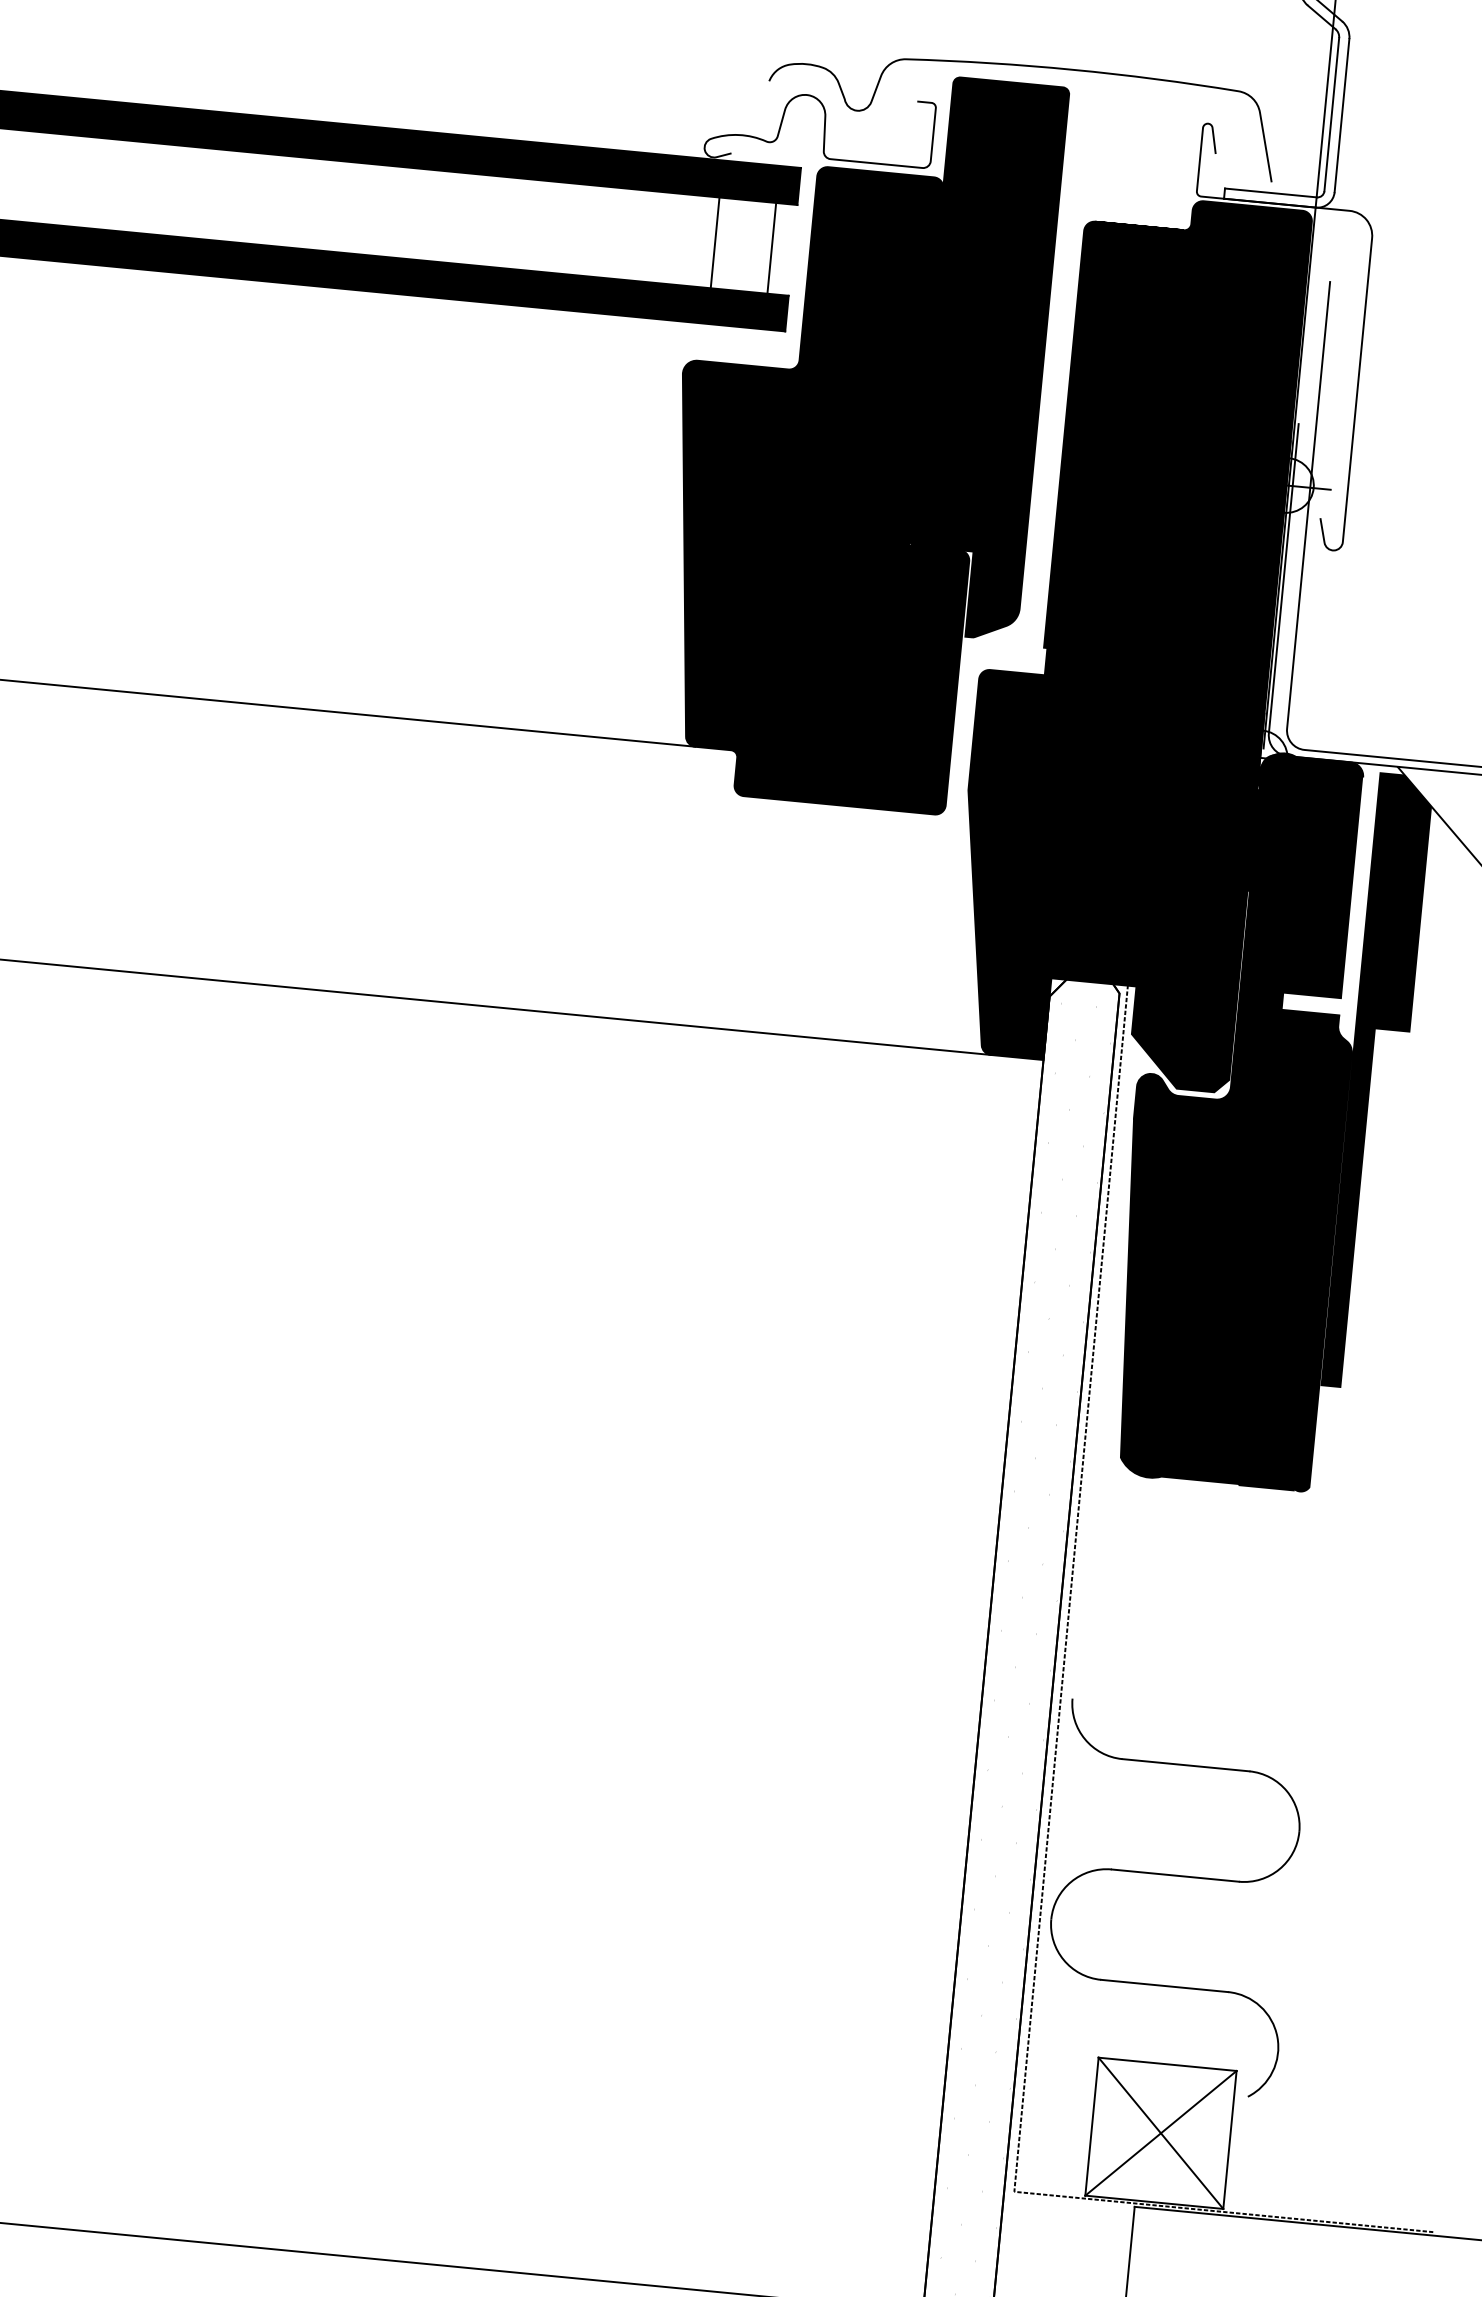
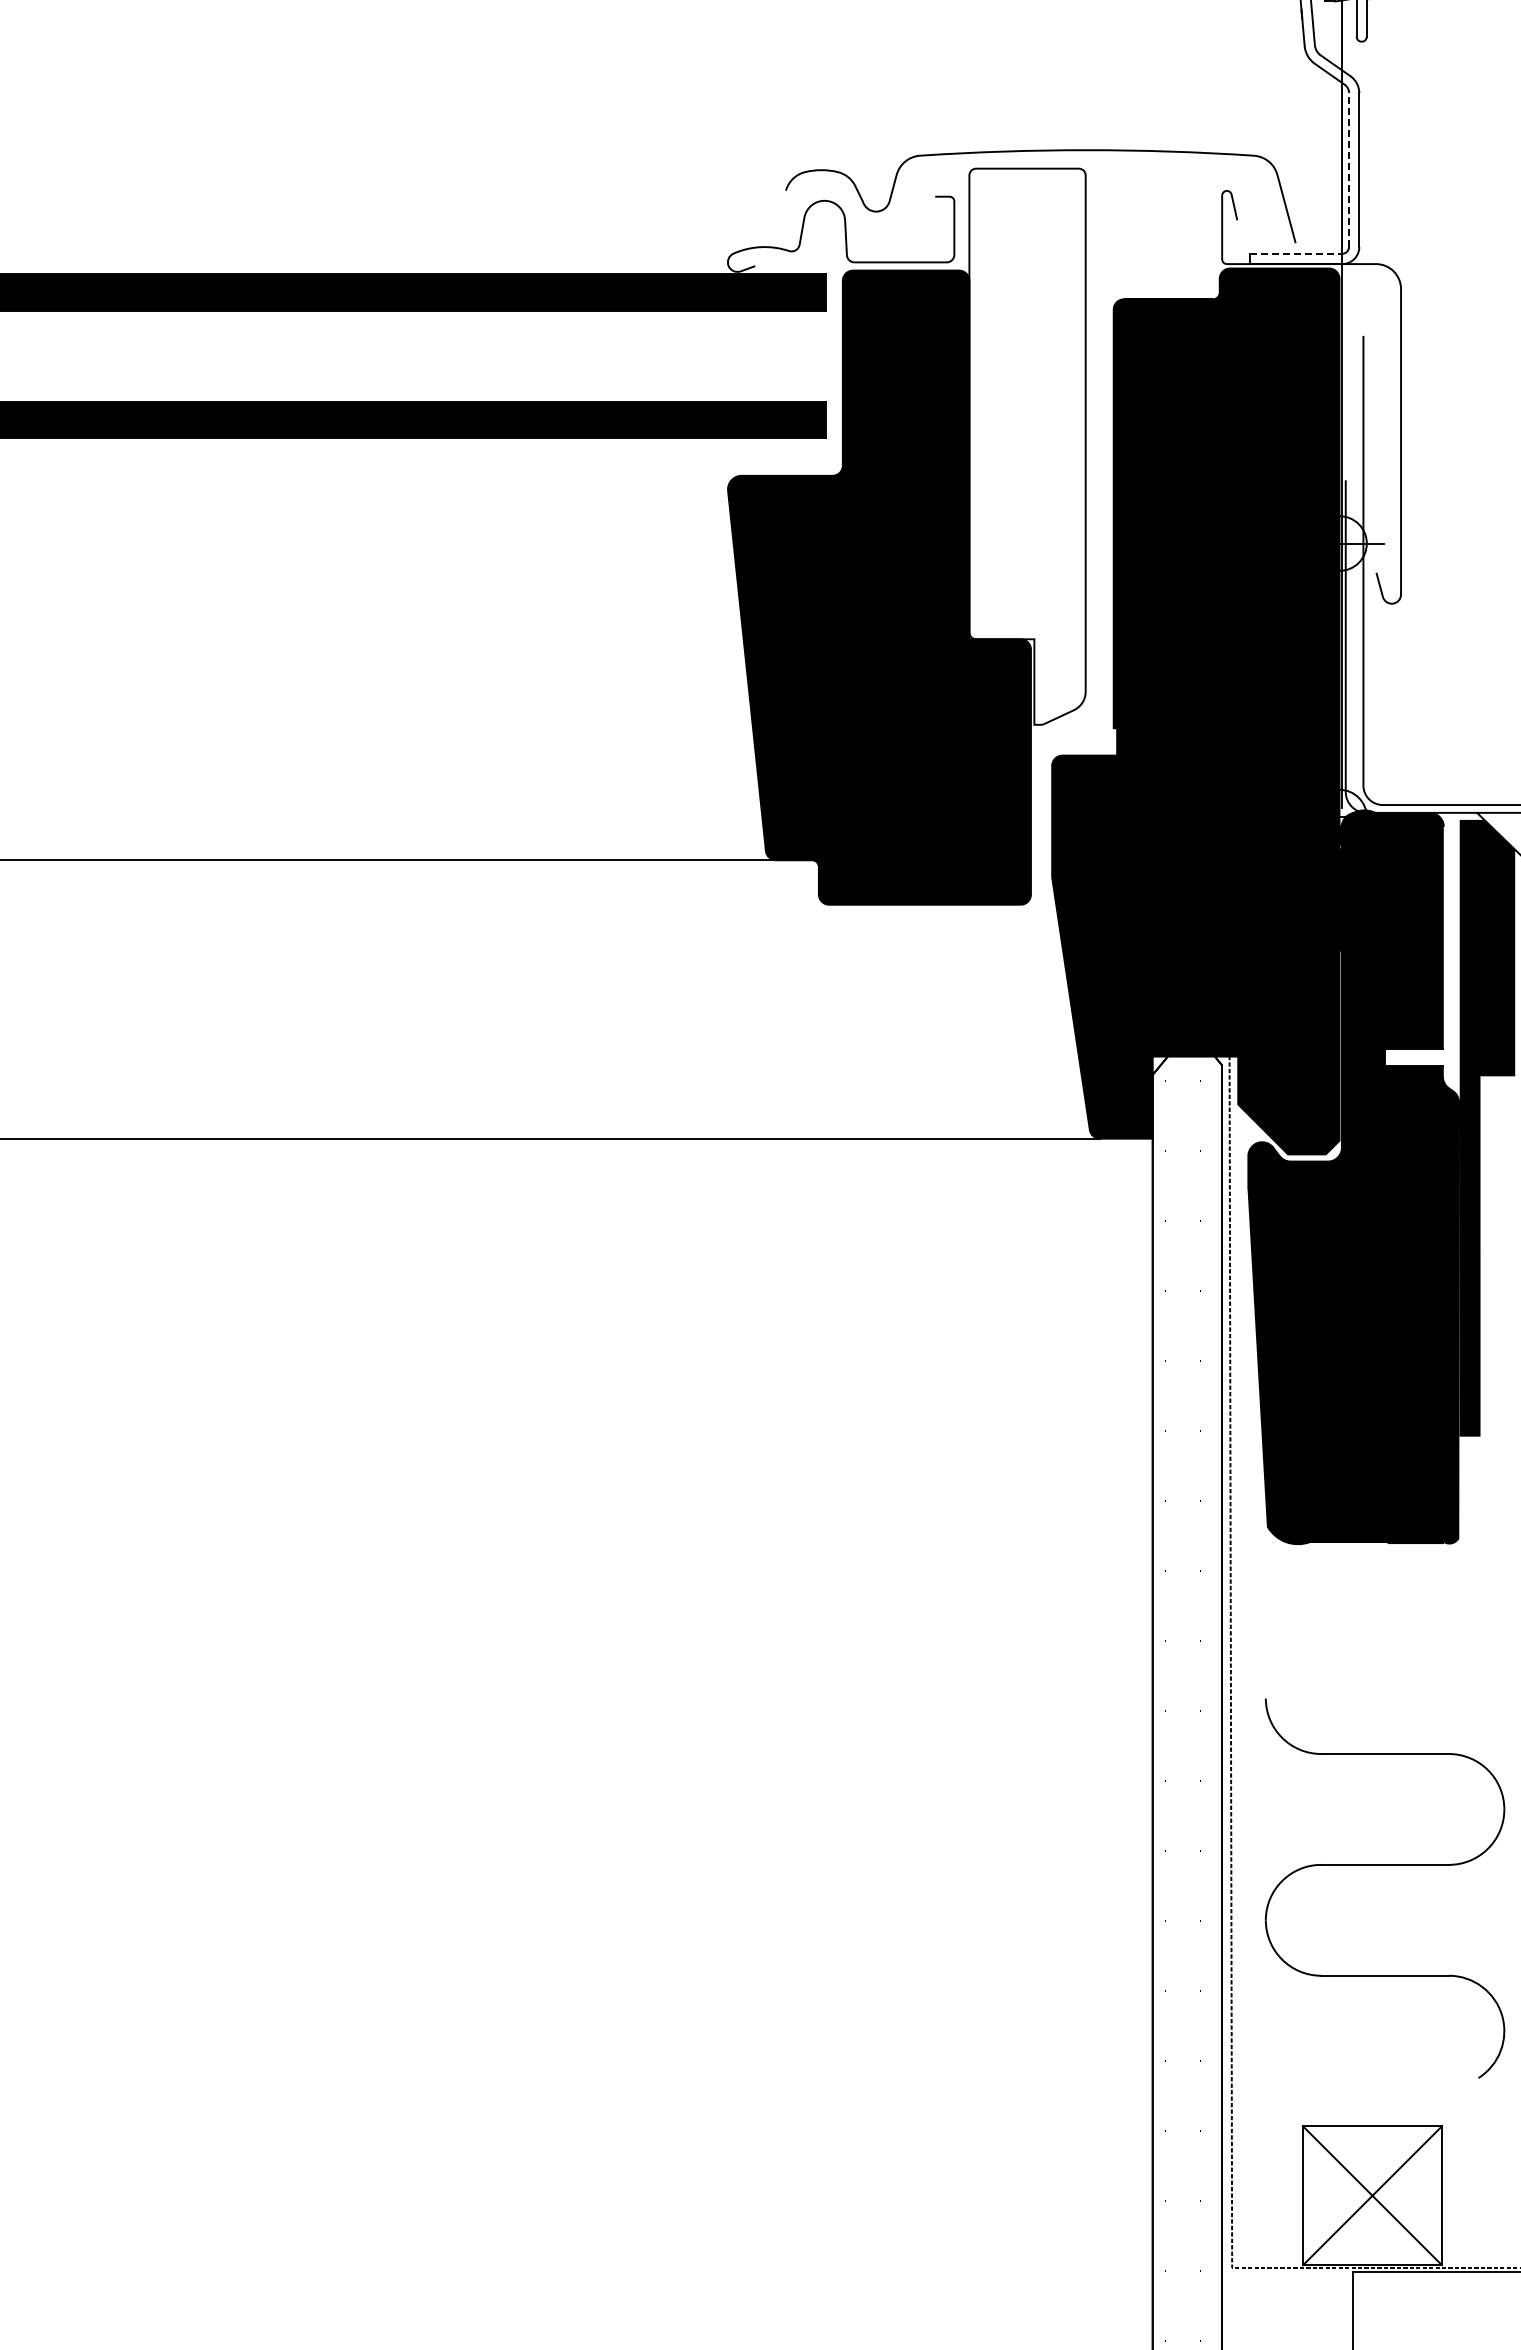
line: (1332, 115) -> (1349, 170), solid -> dashed
line: (1271, 192) -> (1296, 253), solid -> dashed
line: (715, 242) -> (747, 356), removed
line: (771, 248) -> (804, 356), removed
fill: (985, 359) -> (1027, 446), removed
part: (1175, 1876) -> (1385, 1865), moved

